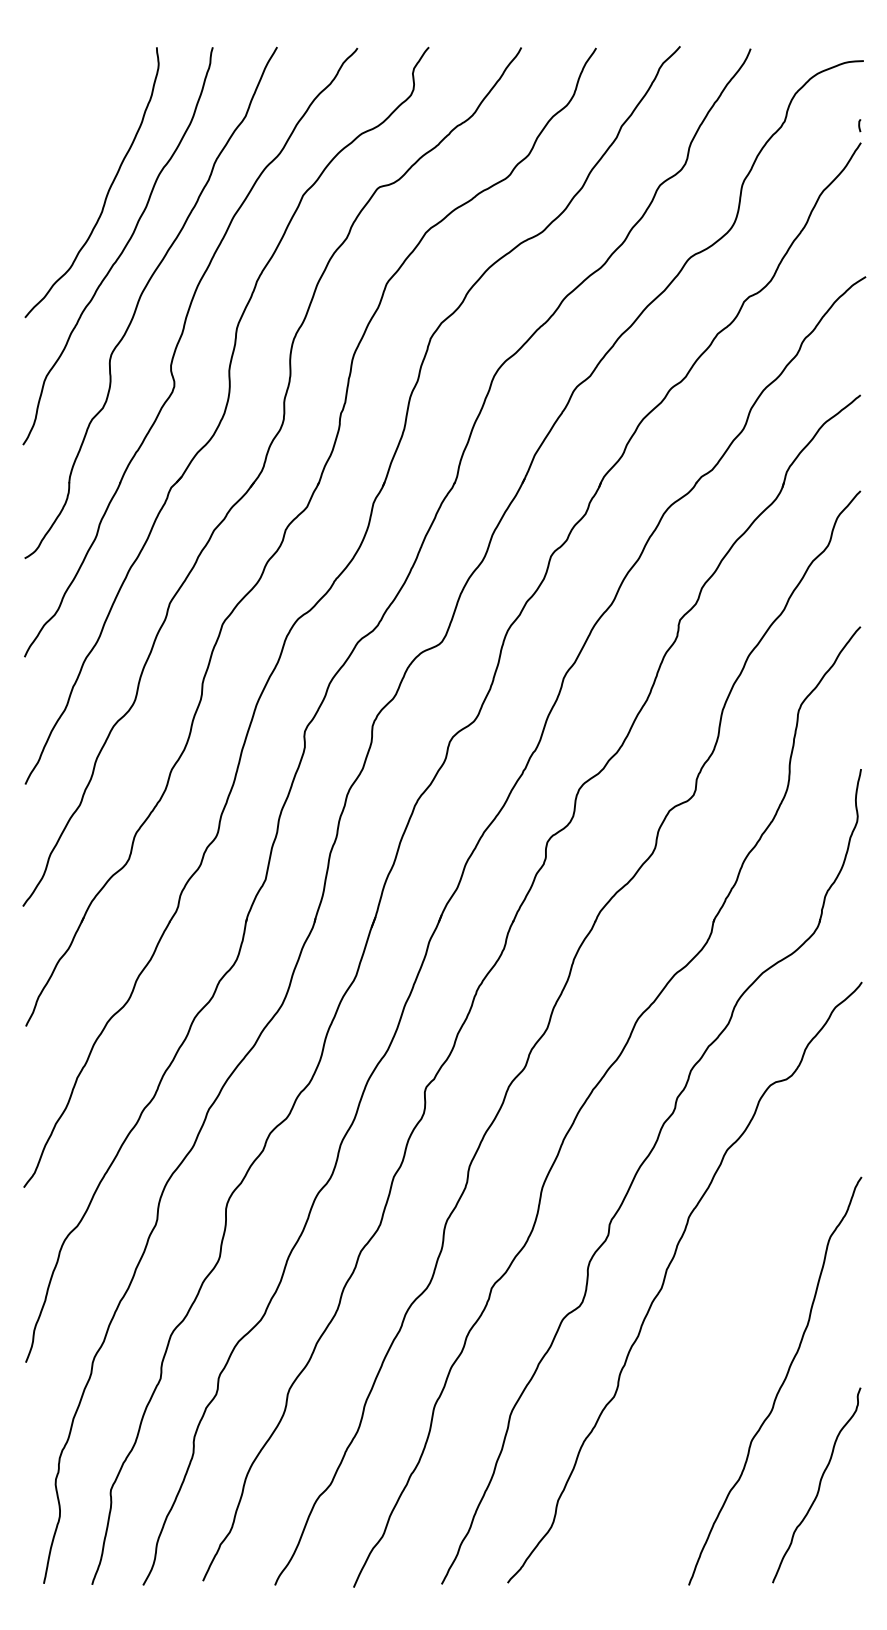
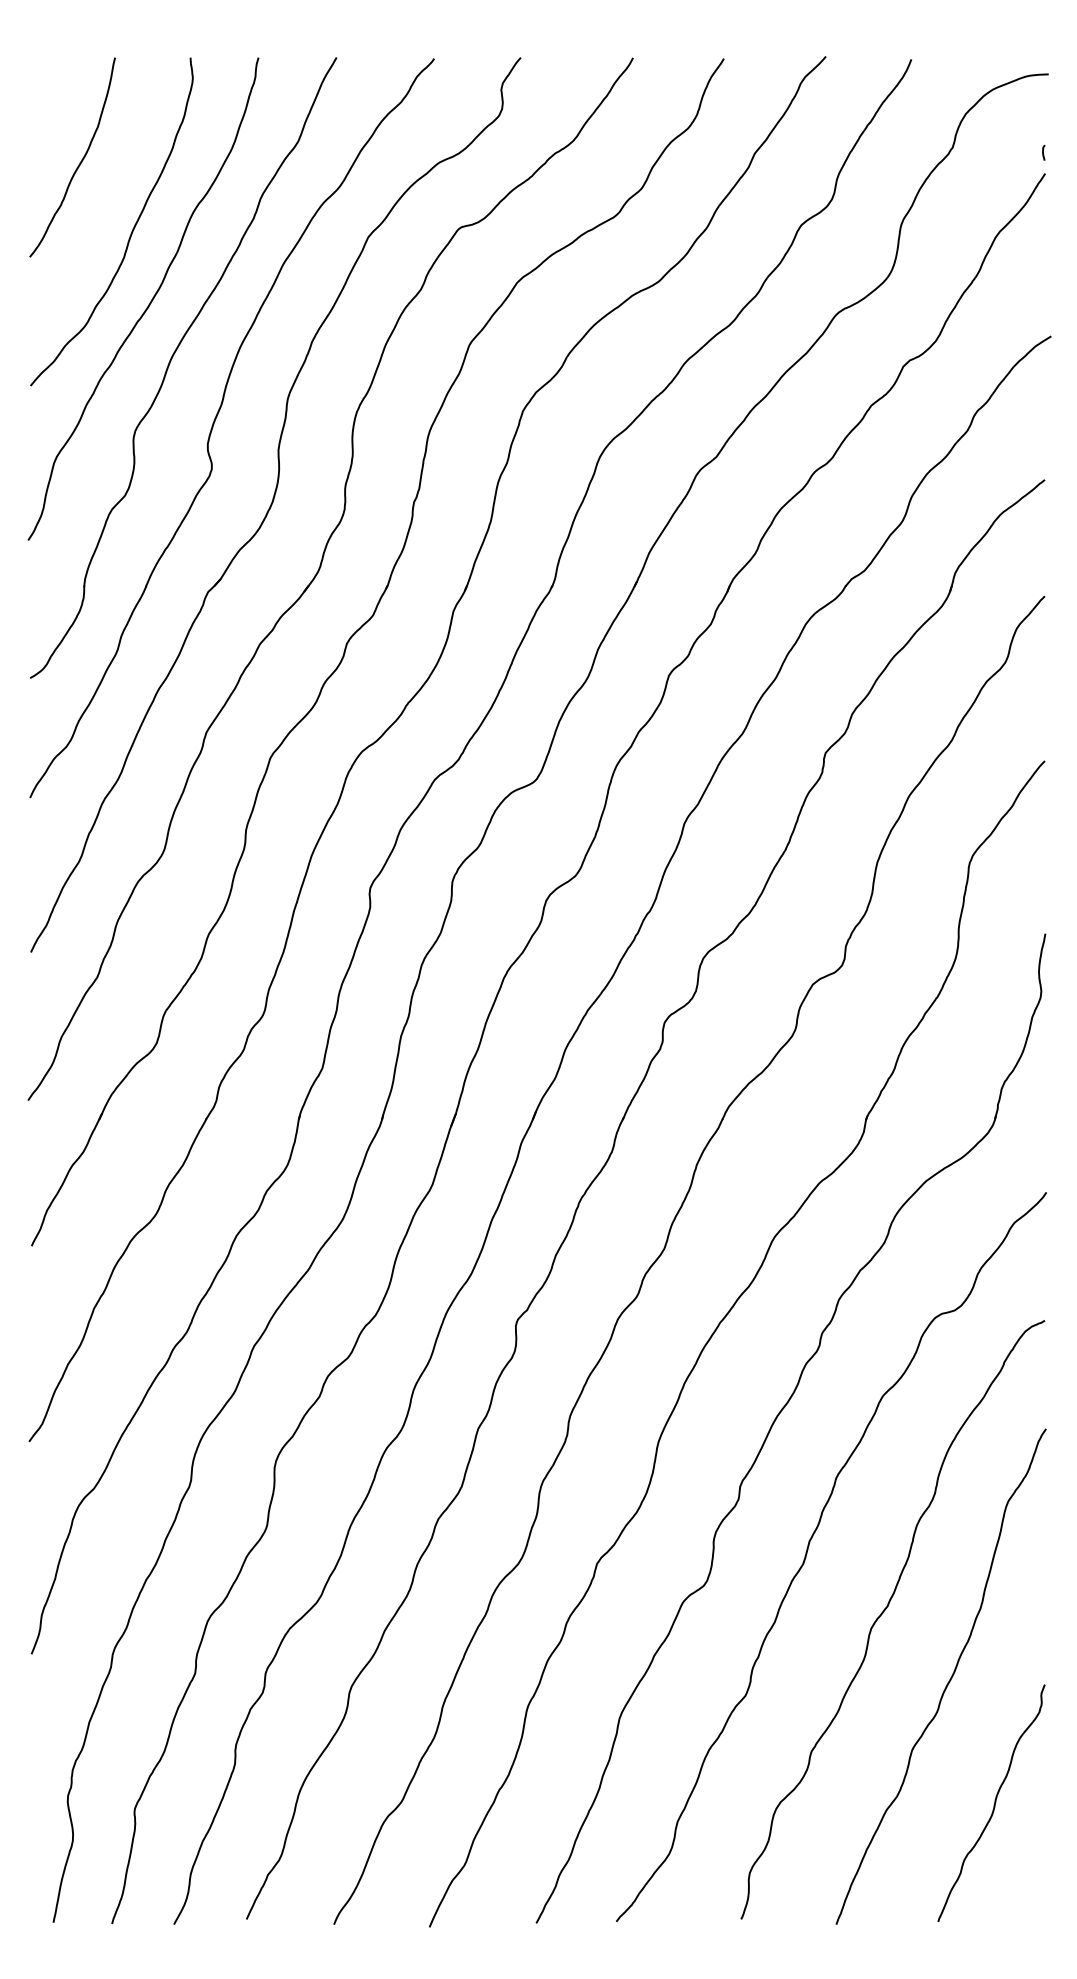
curve: (65, 133) -> (79, 162), added
curve: (728, 1328) -> (884, 1612), added

